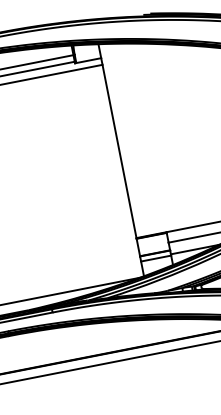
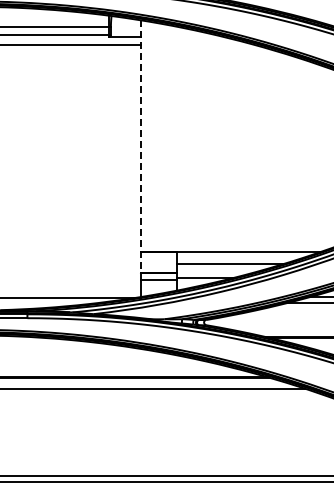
line: (119, 150) -> (140, 146), solid -> dashed

